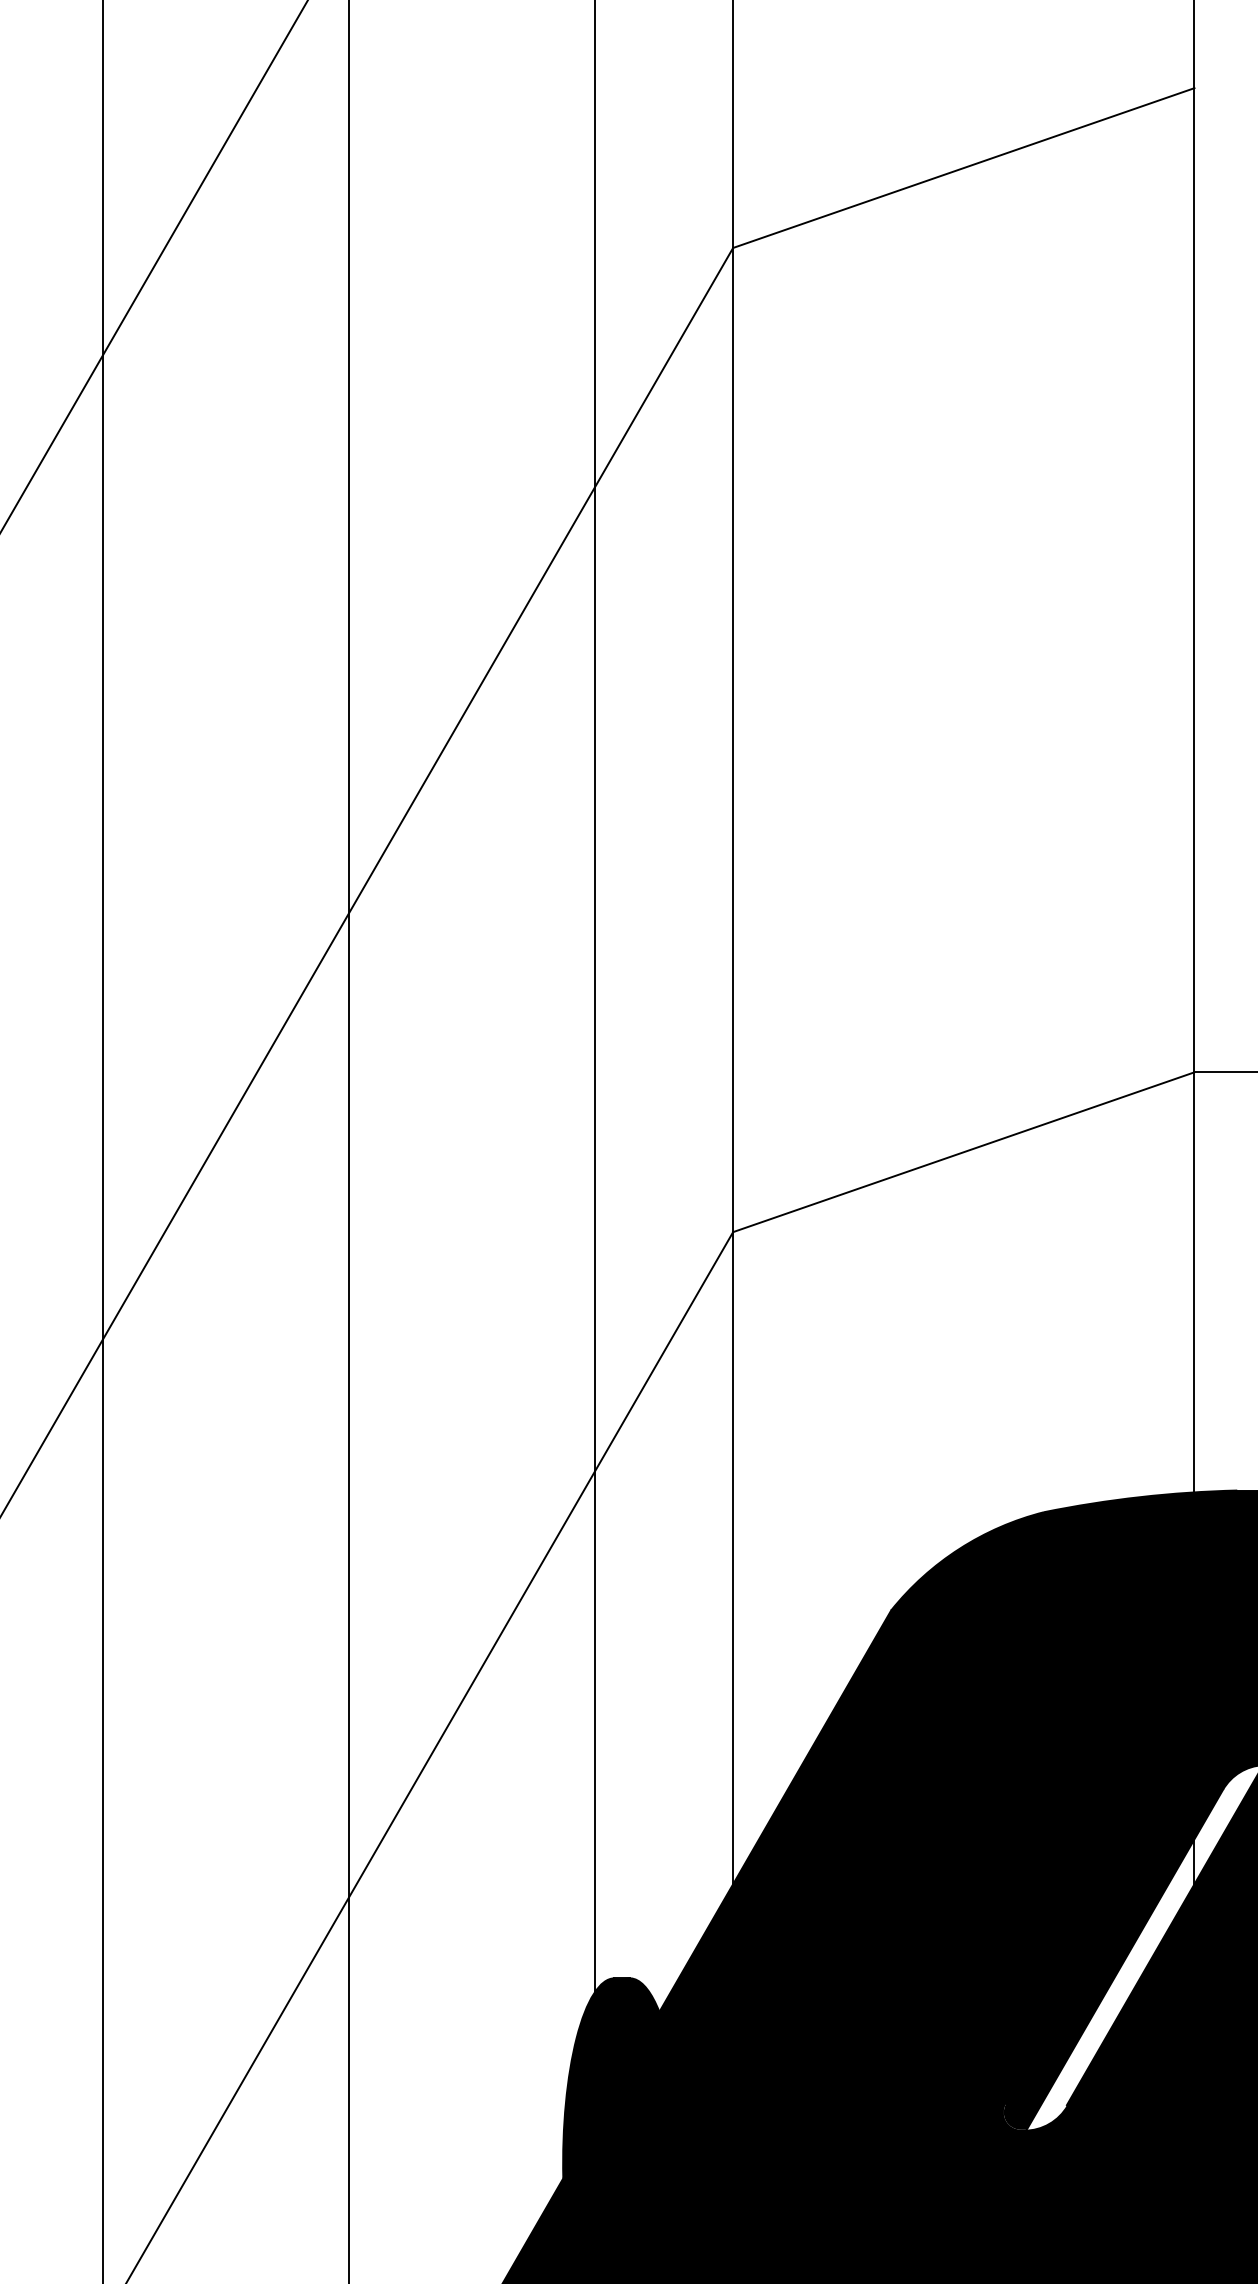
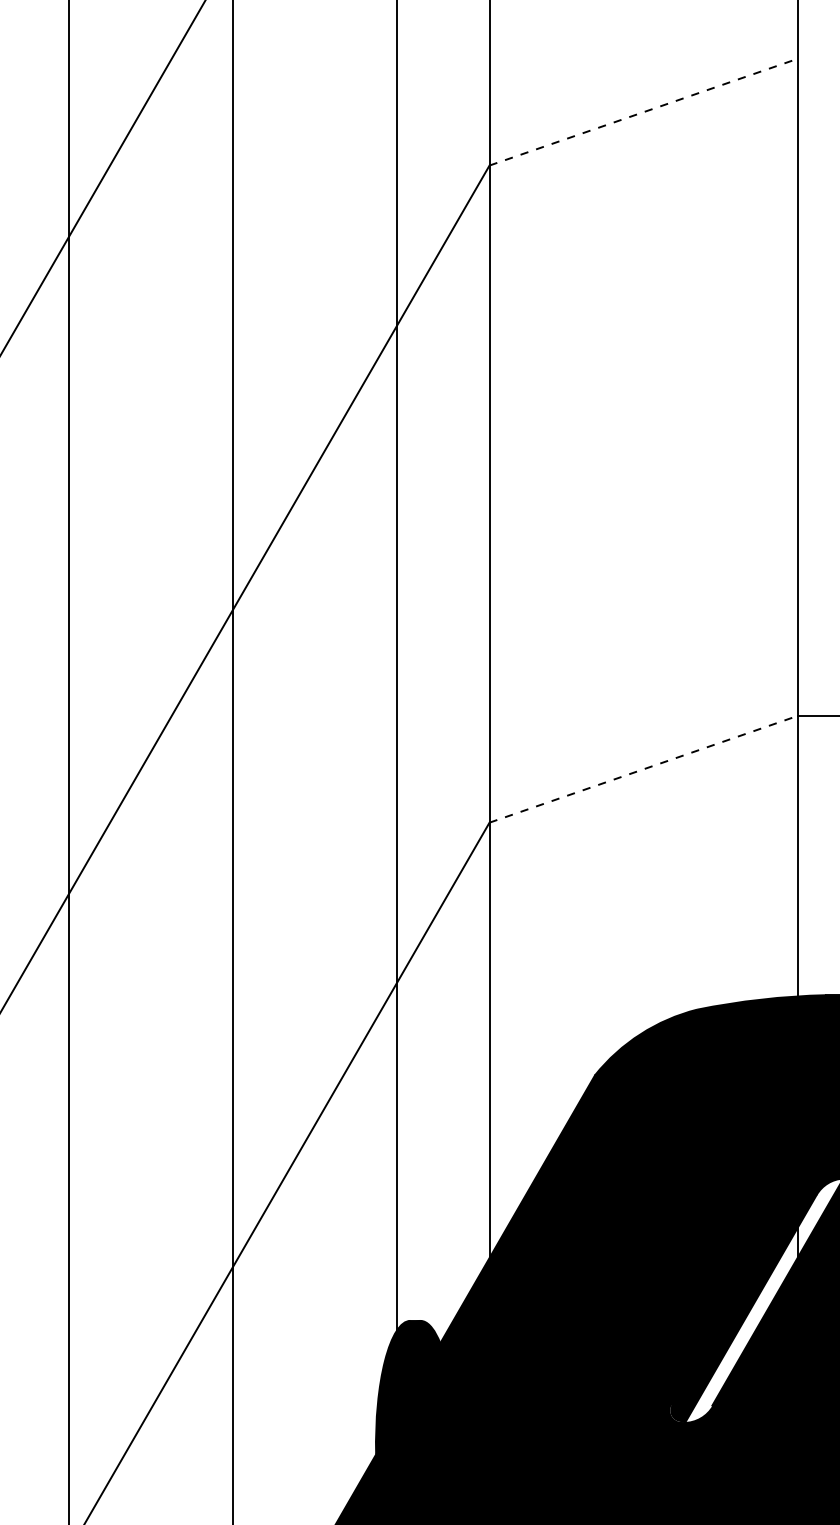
line: (963, 168) -> (643, 112), solid -> dashed
line: (963, 1152) -> (643, 769), solid -> dashed

